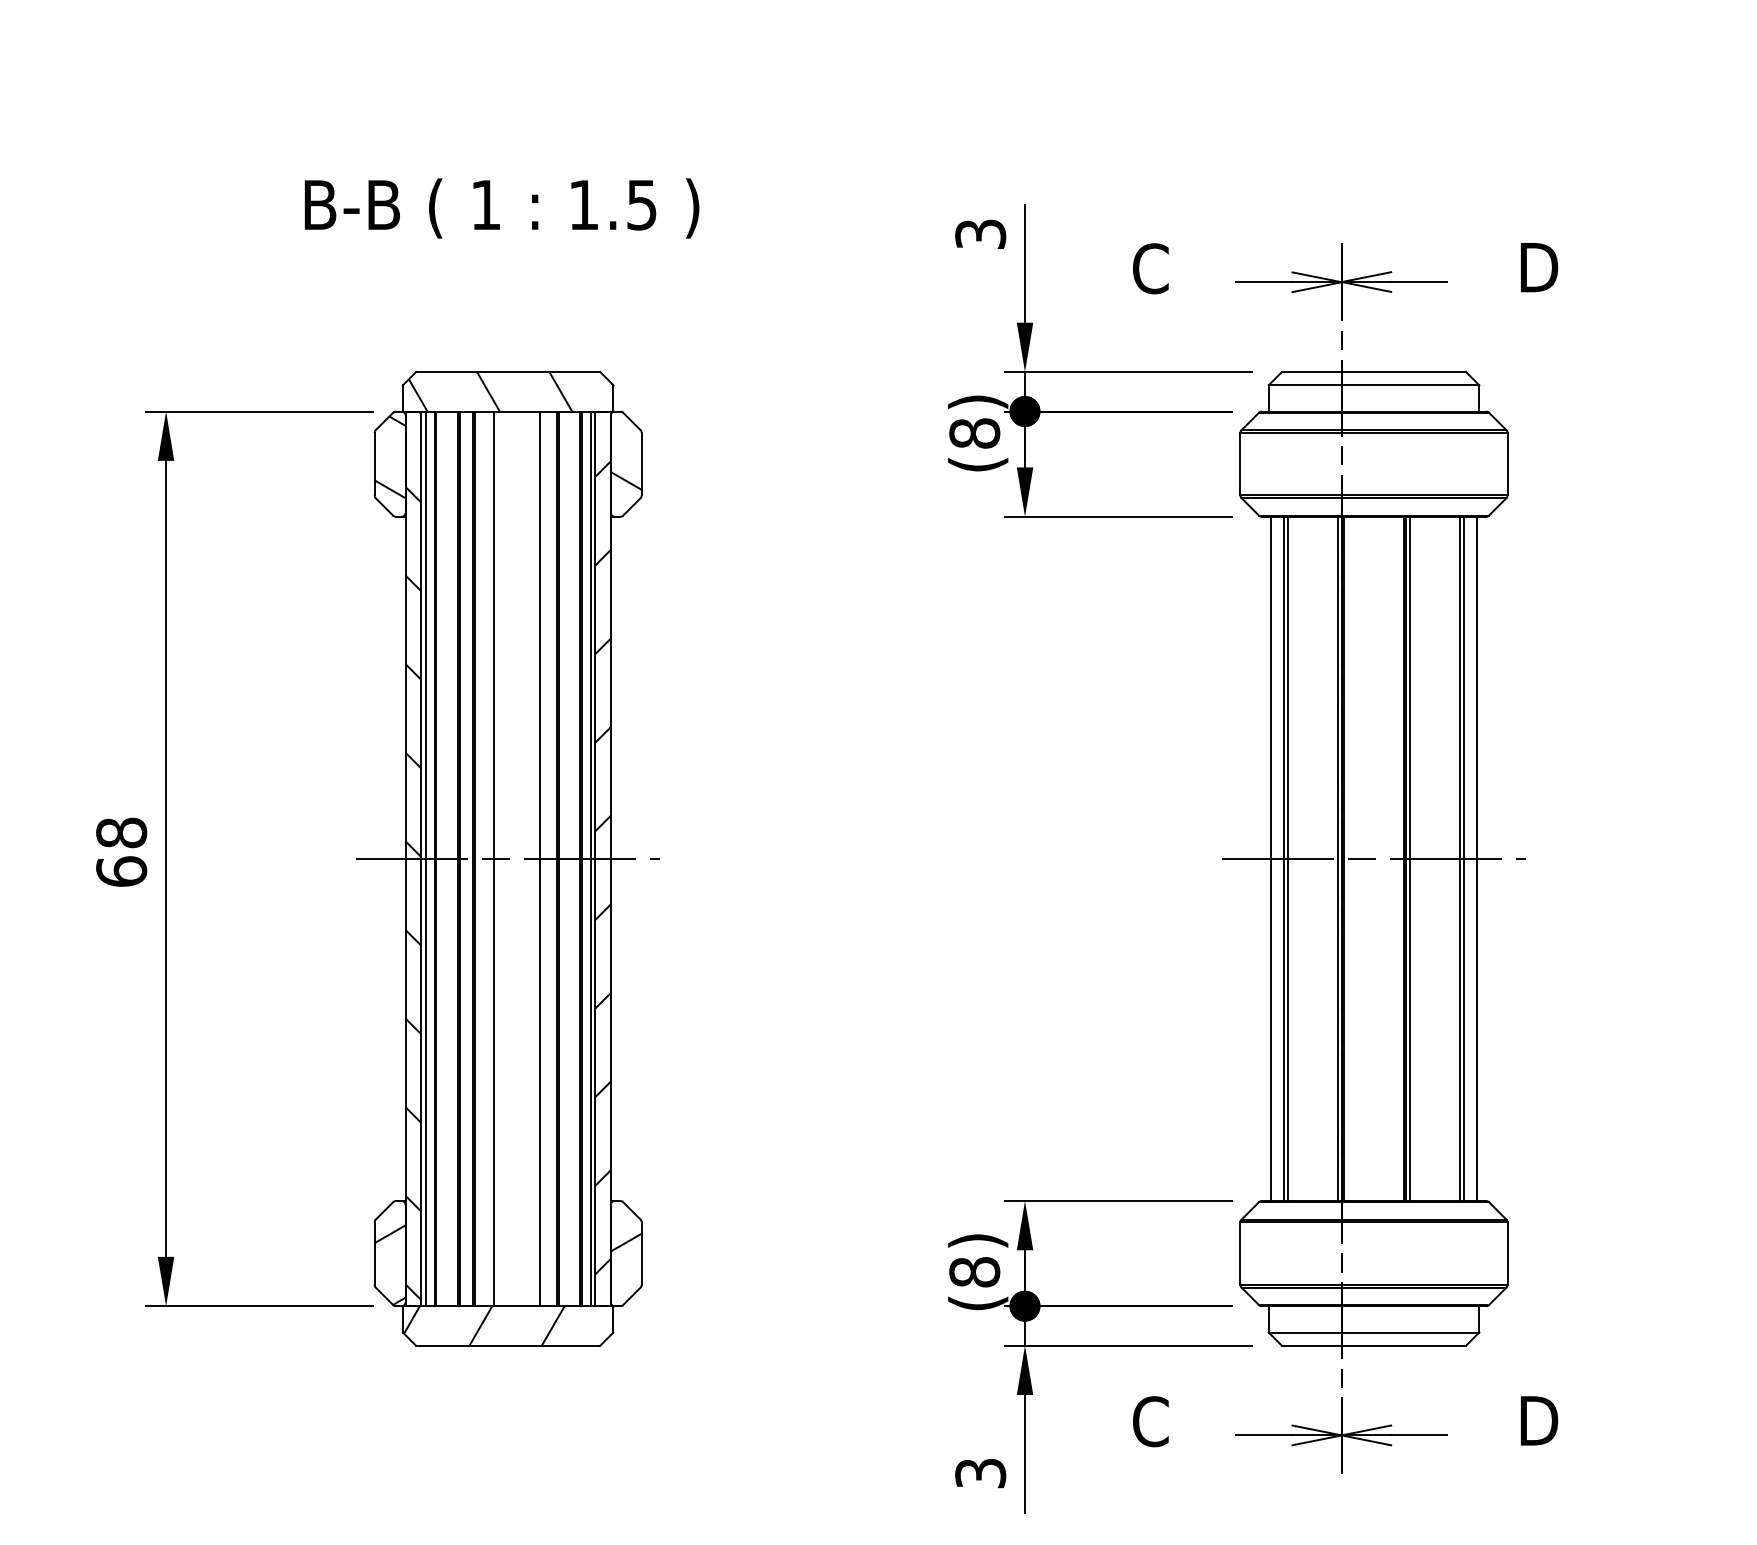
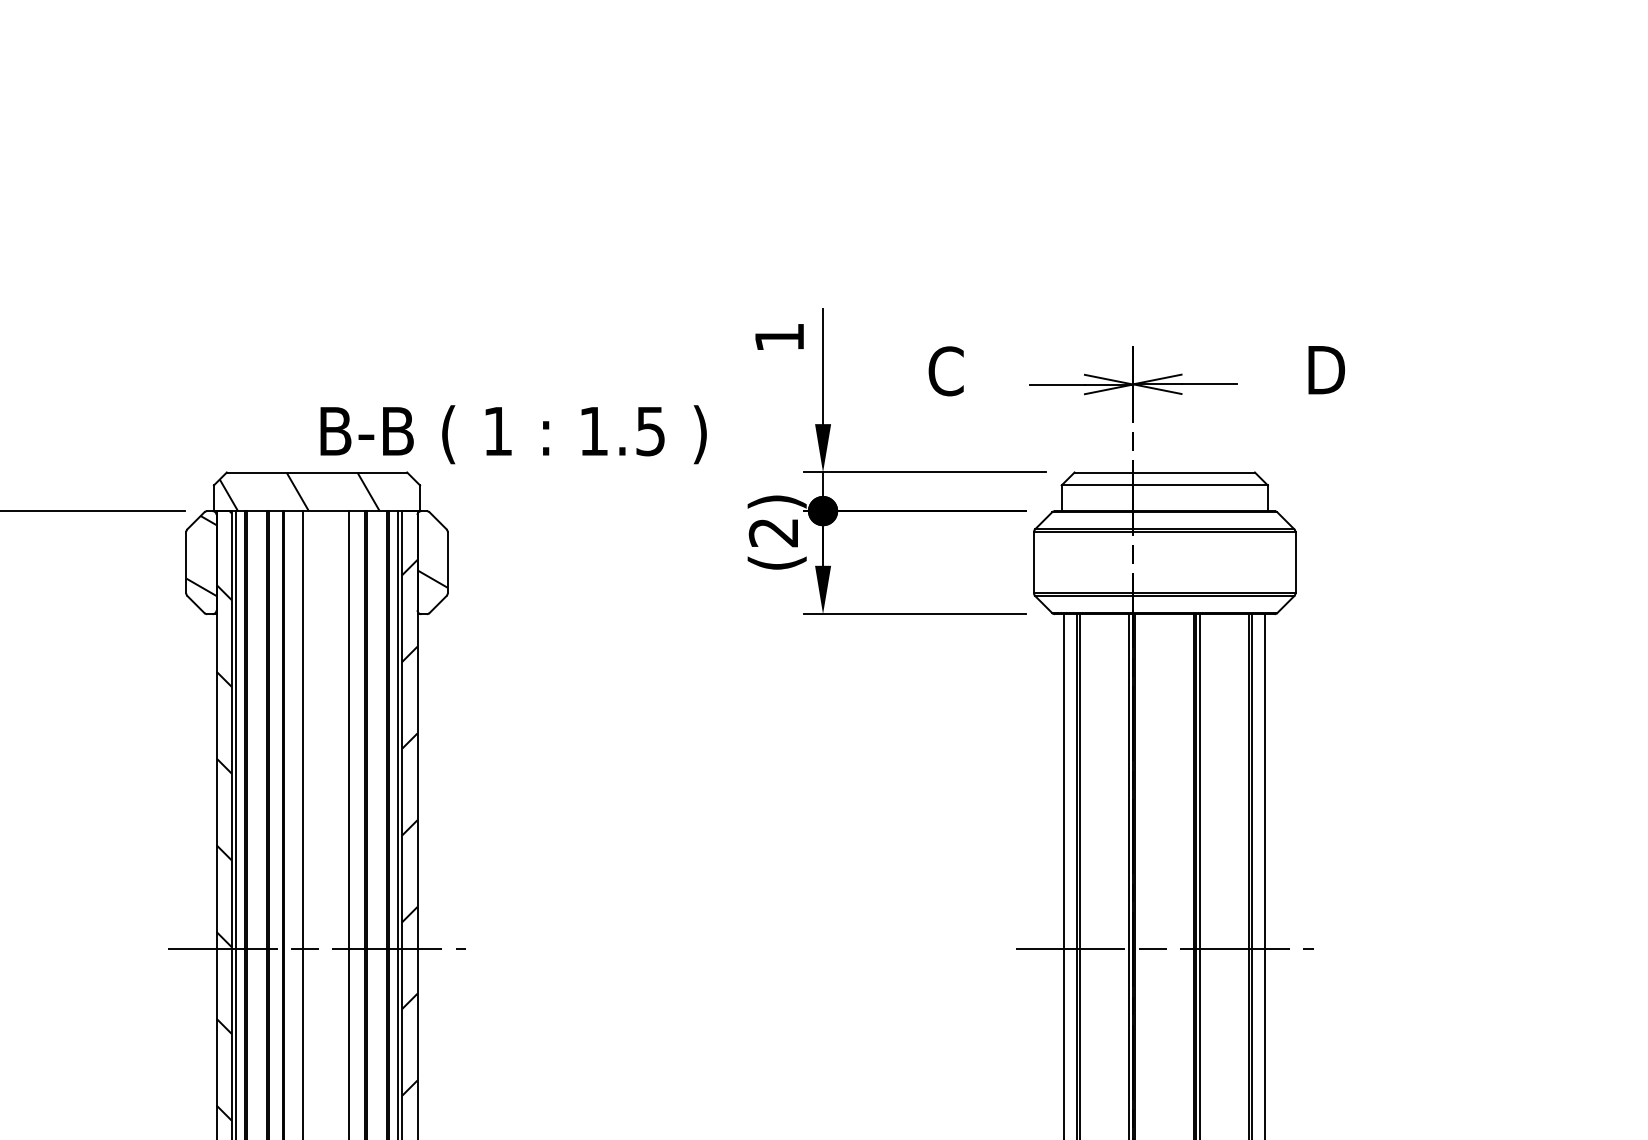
text: (501, 208) -> (513, 434), moved
text: (980, 233) -> (779, 336), 3 -> 1
text: (974, 433) -> (773, 532), (8) -> (2)

